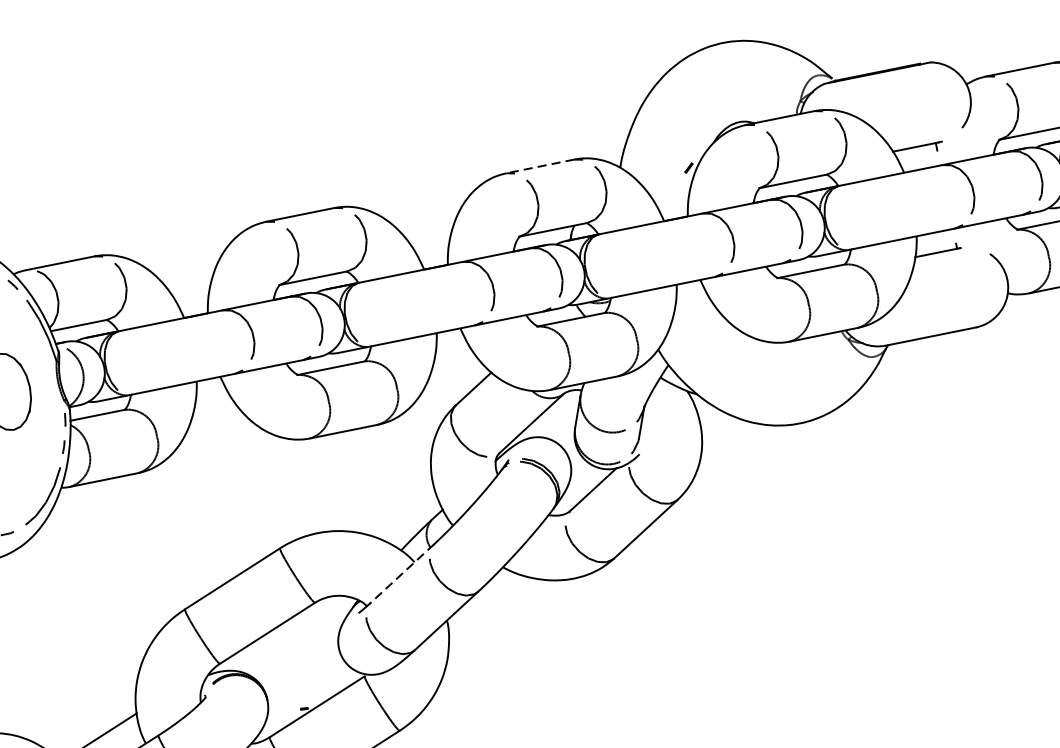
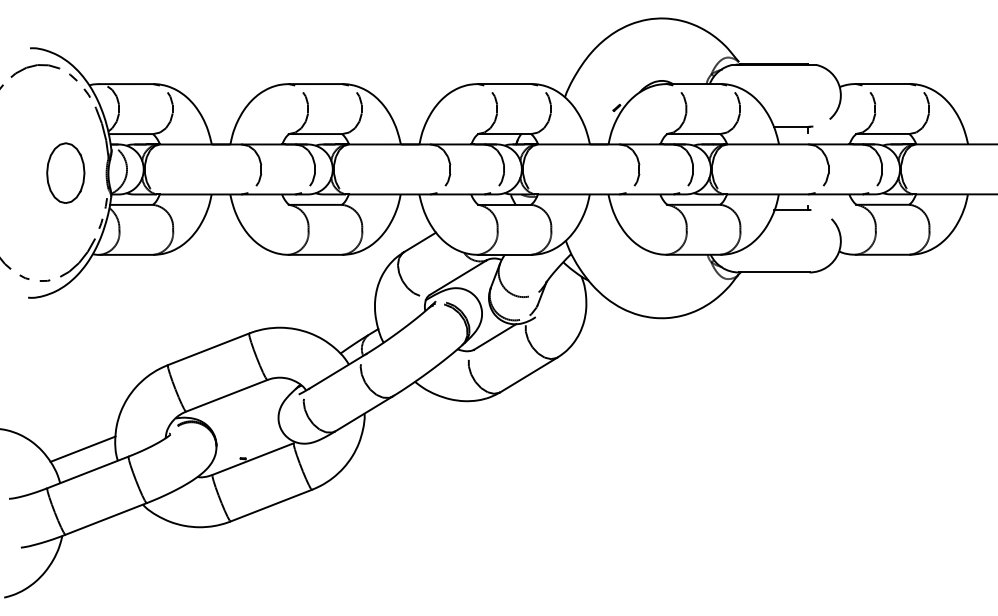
line: (540, 167) -> (504, 84), dashed -> solid
line: (401, 574) -> (337, 371), dashed -> solid

